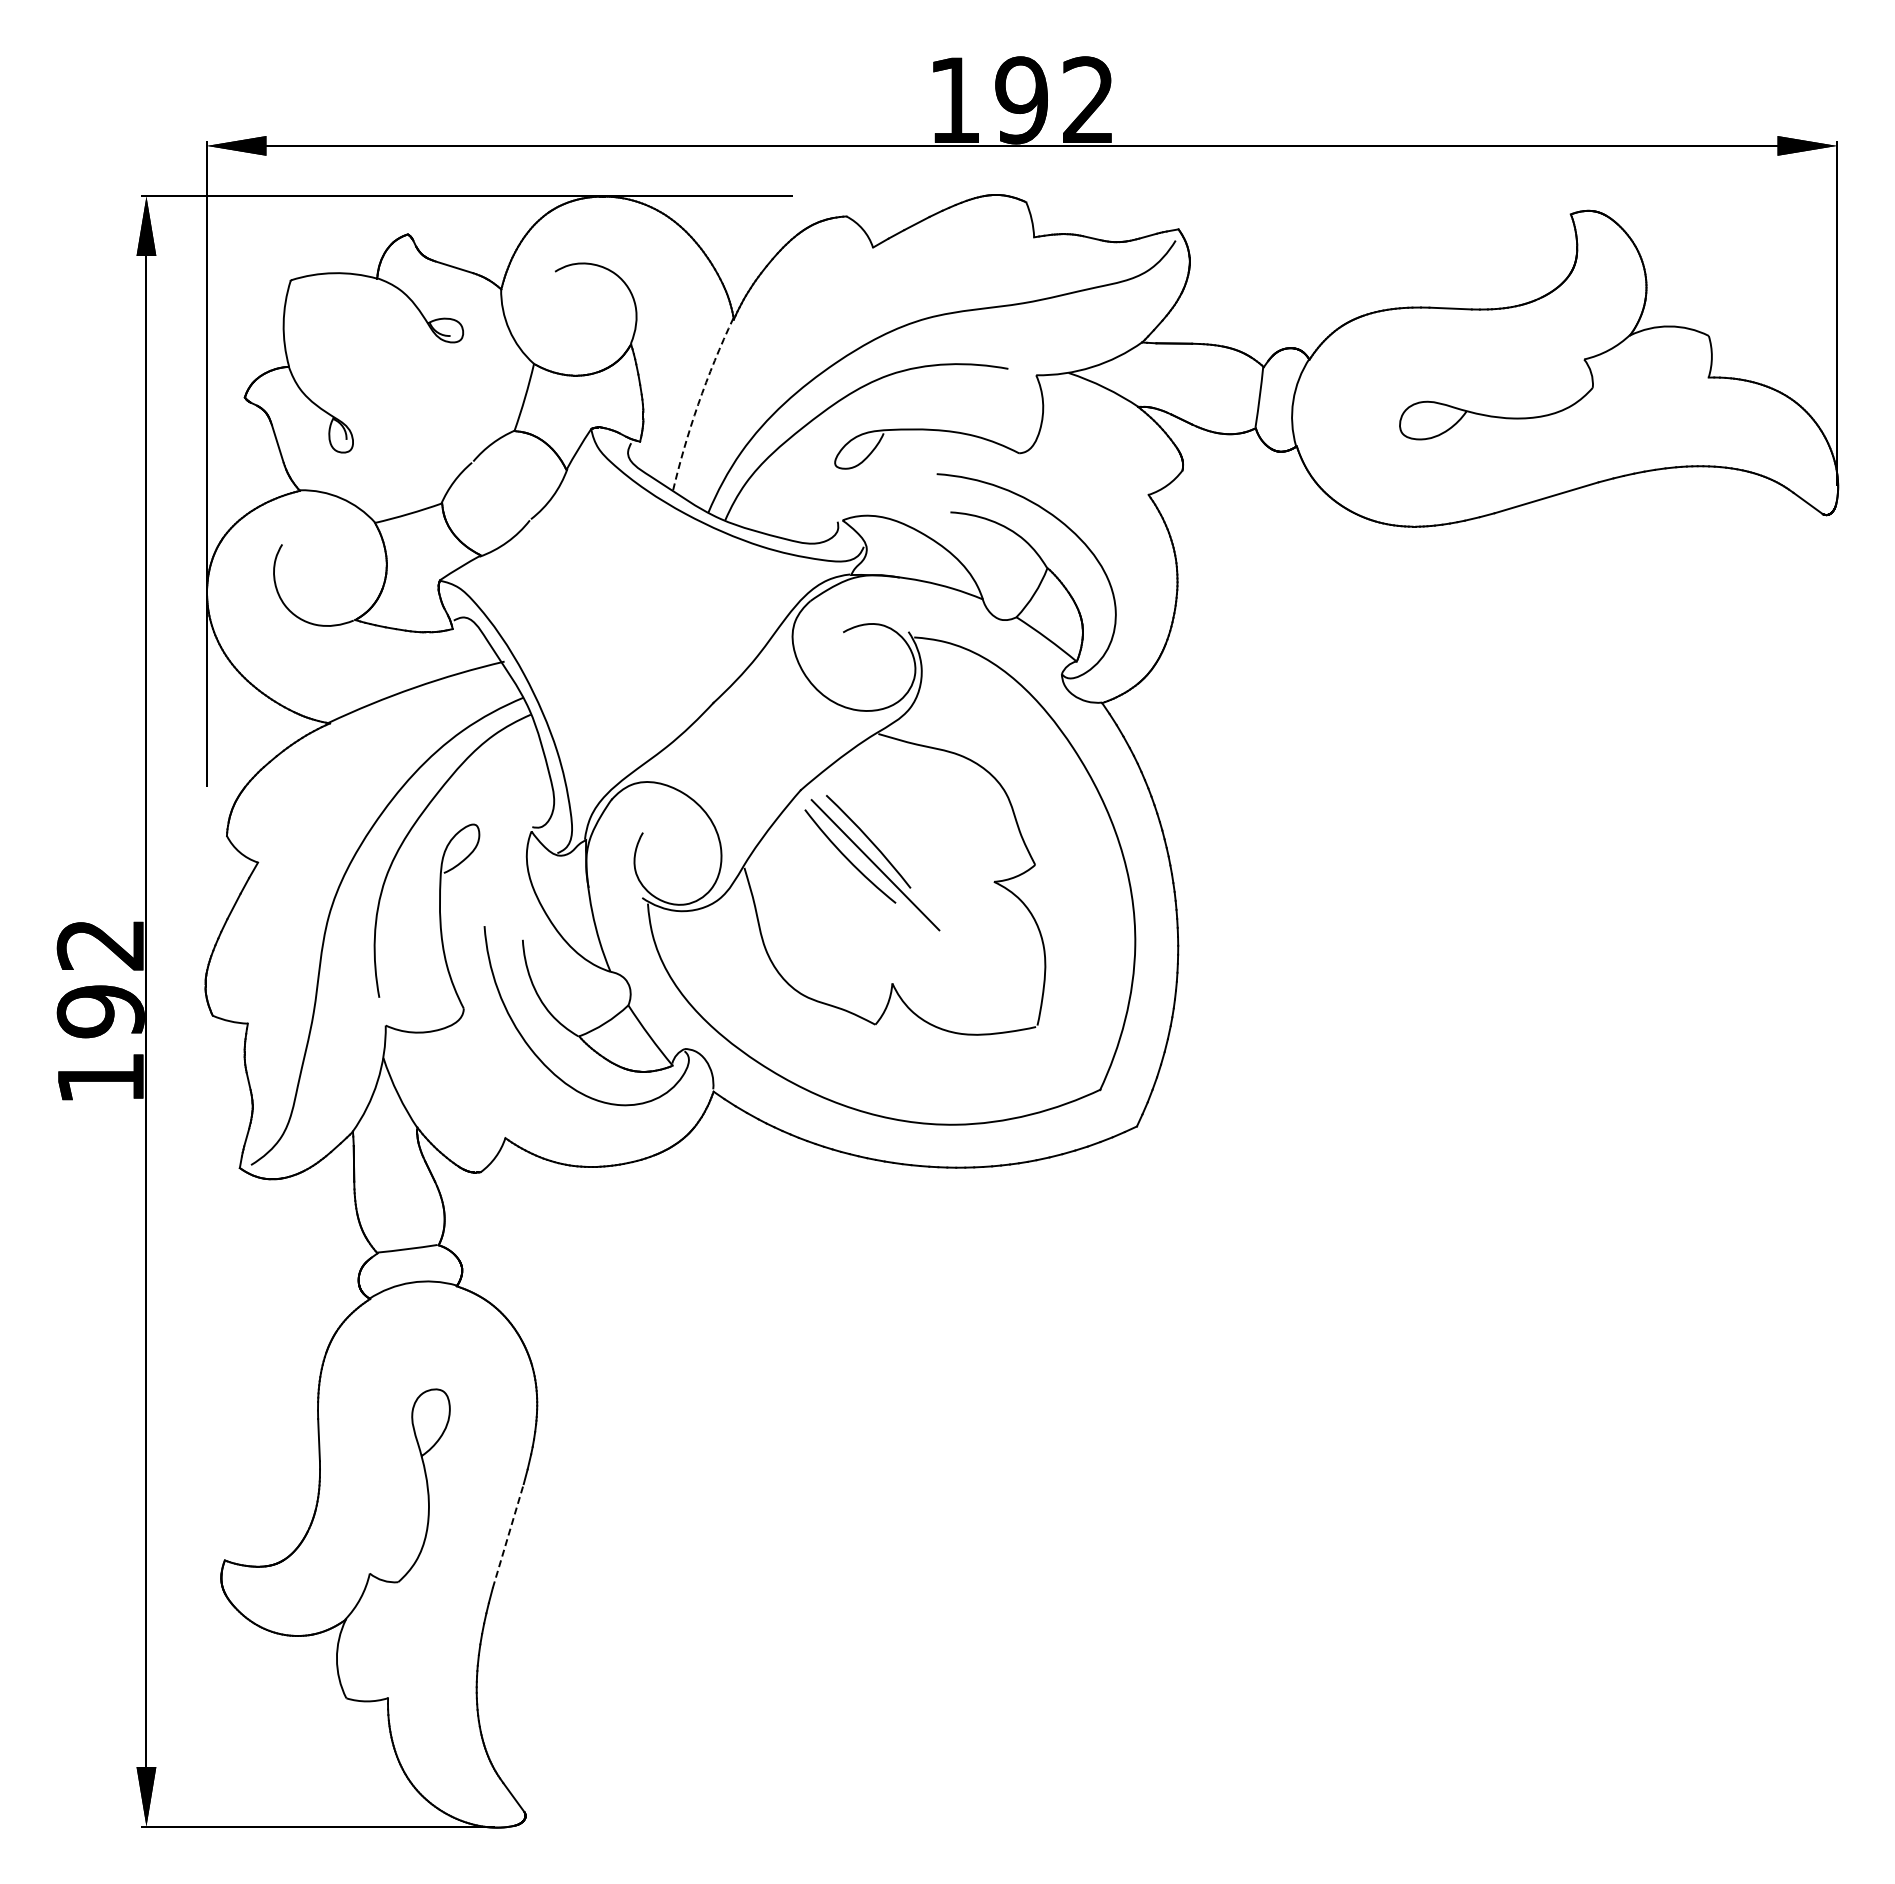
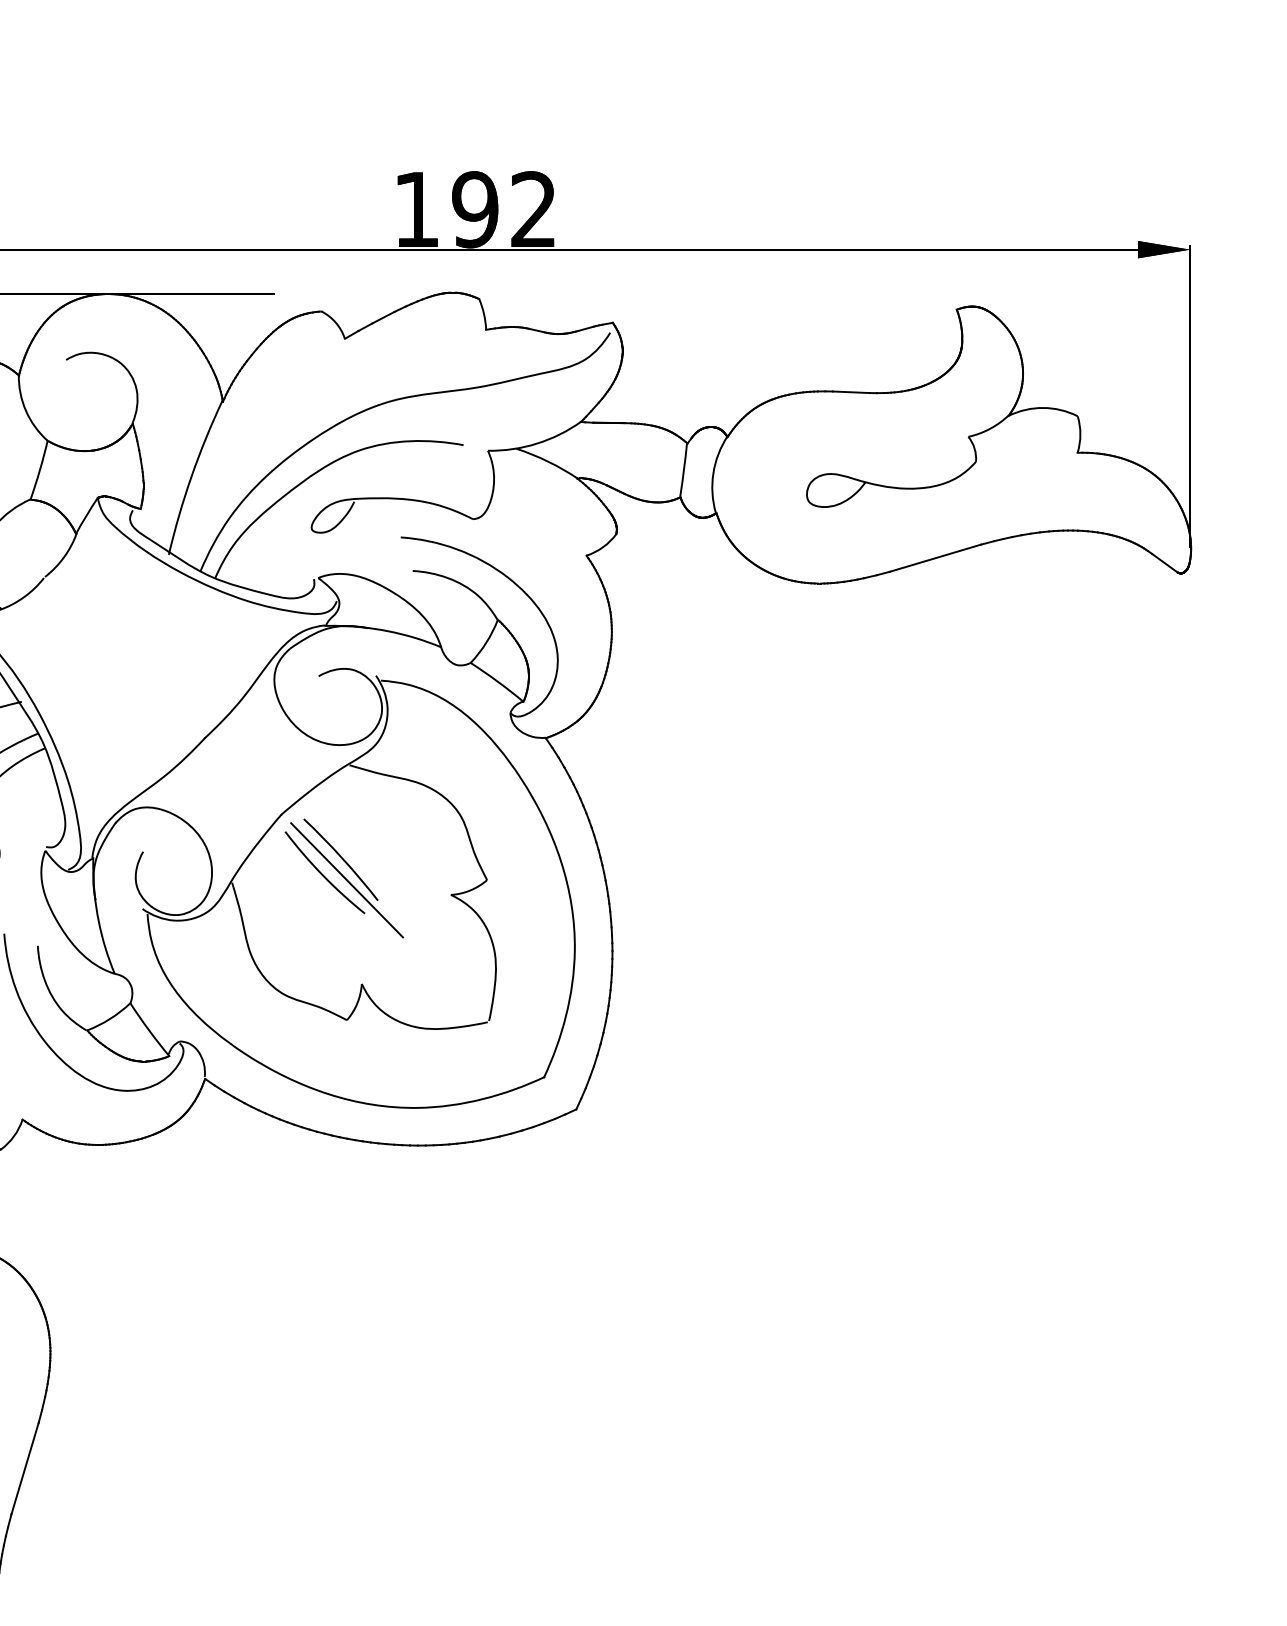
arc: (698, 404) -> (191, 476), dashed -> solid
line: (508, 1535) -> (25, 1468), dashed -> solid

